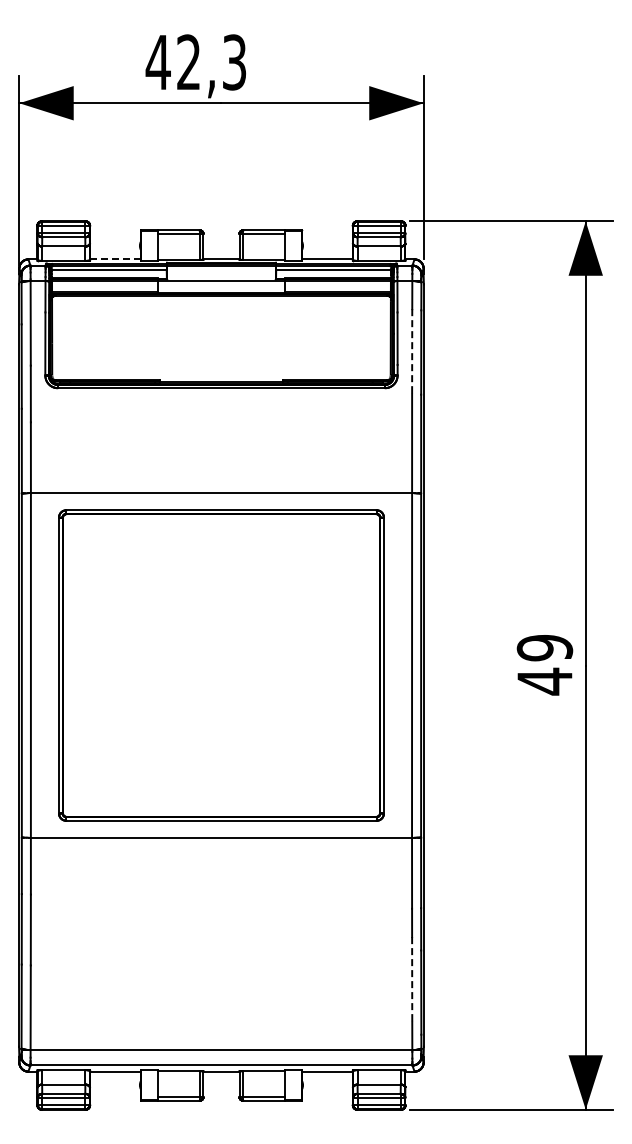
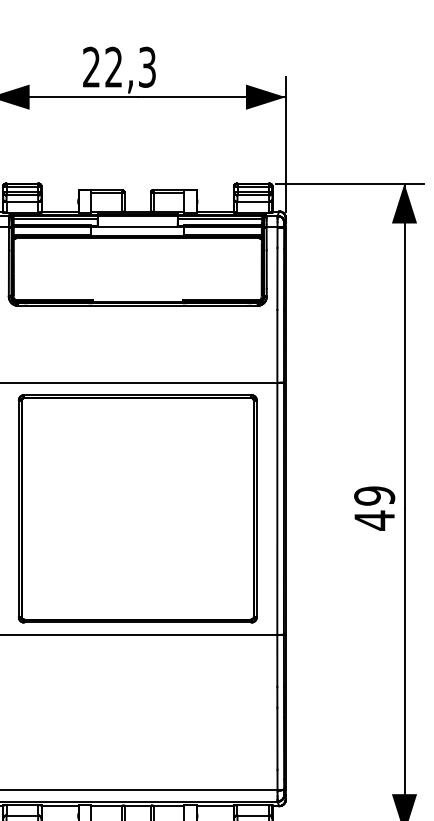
text: (157, 61) -> (90, 66), 42,3 -> 22,3
line: (115, 259) -> (60, 211), dashed -> solid
line: (412, 352) -> (277, 279), dashed -> solid
line: (412, 980) -> (277, 739), dashed -> solid

